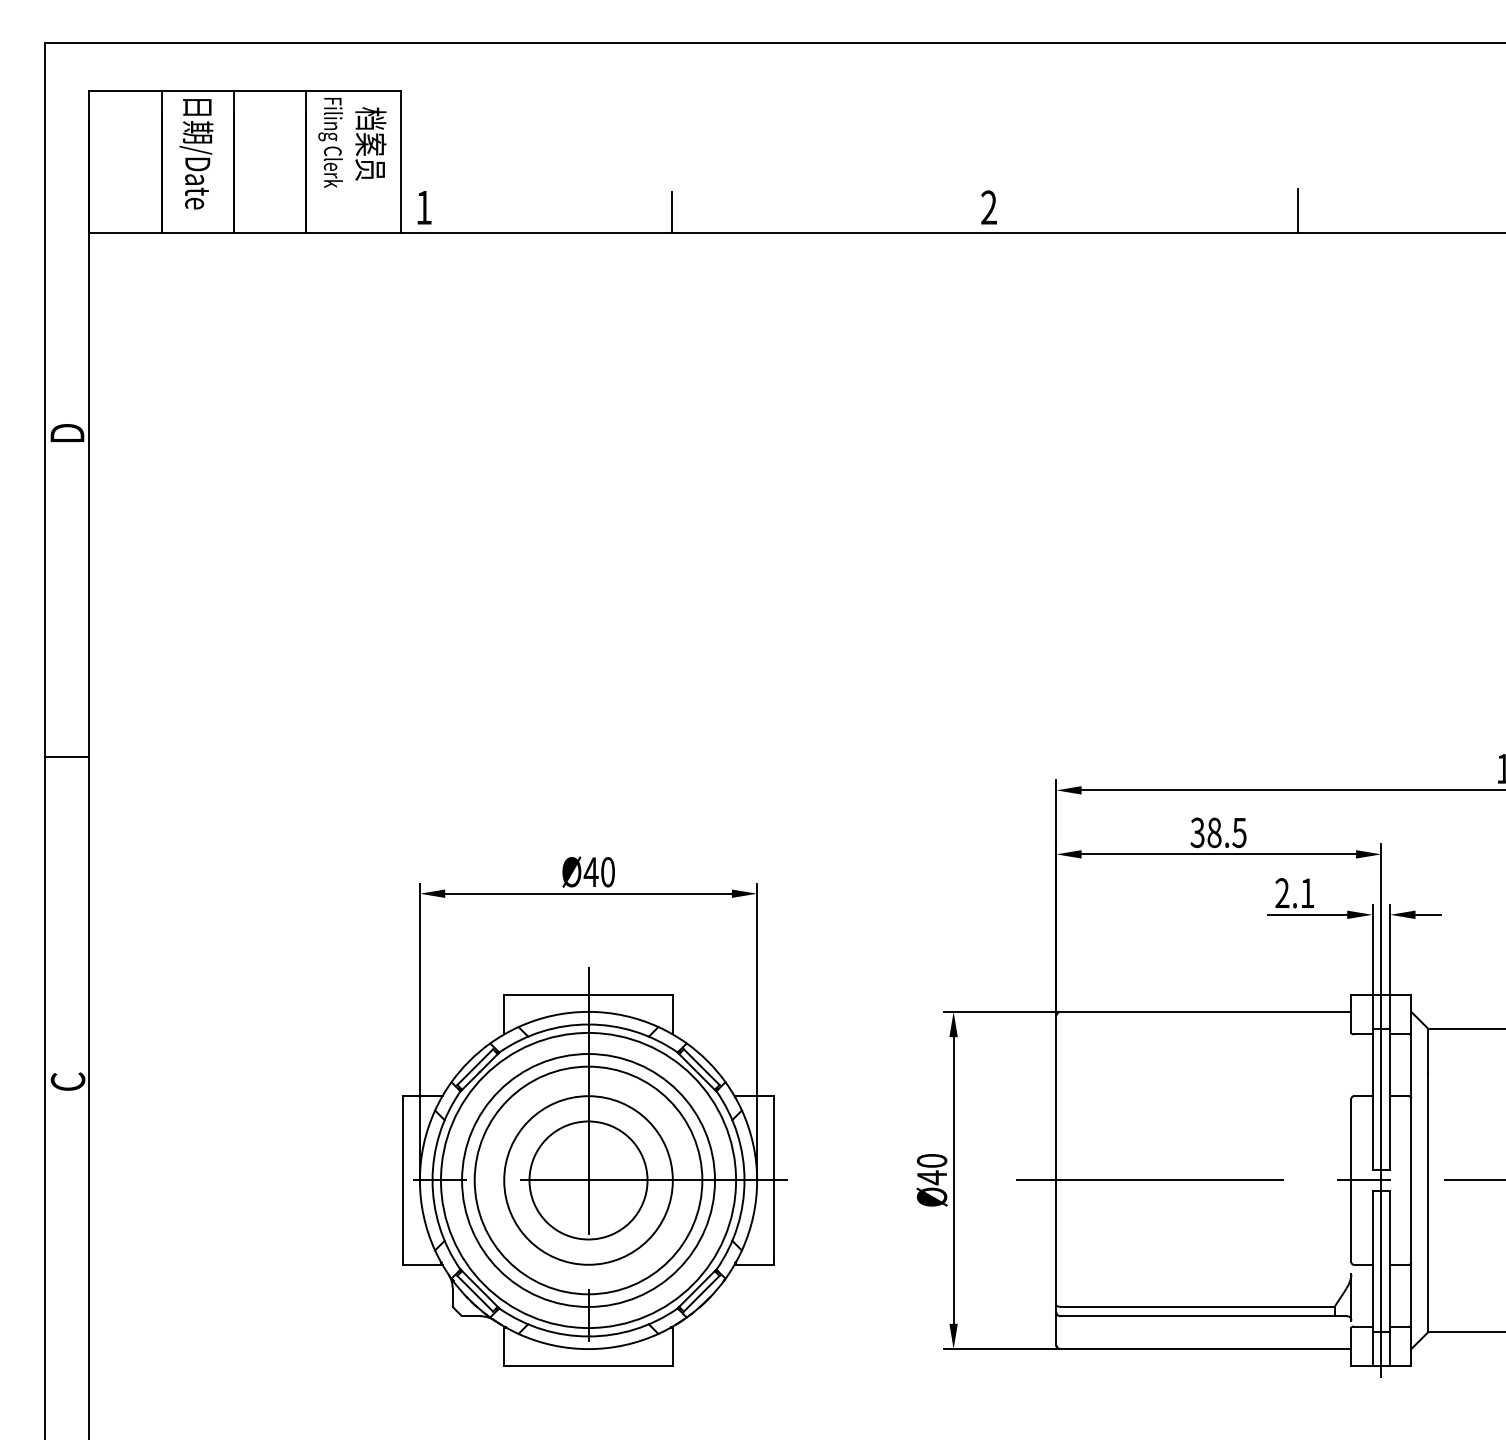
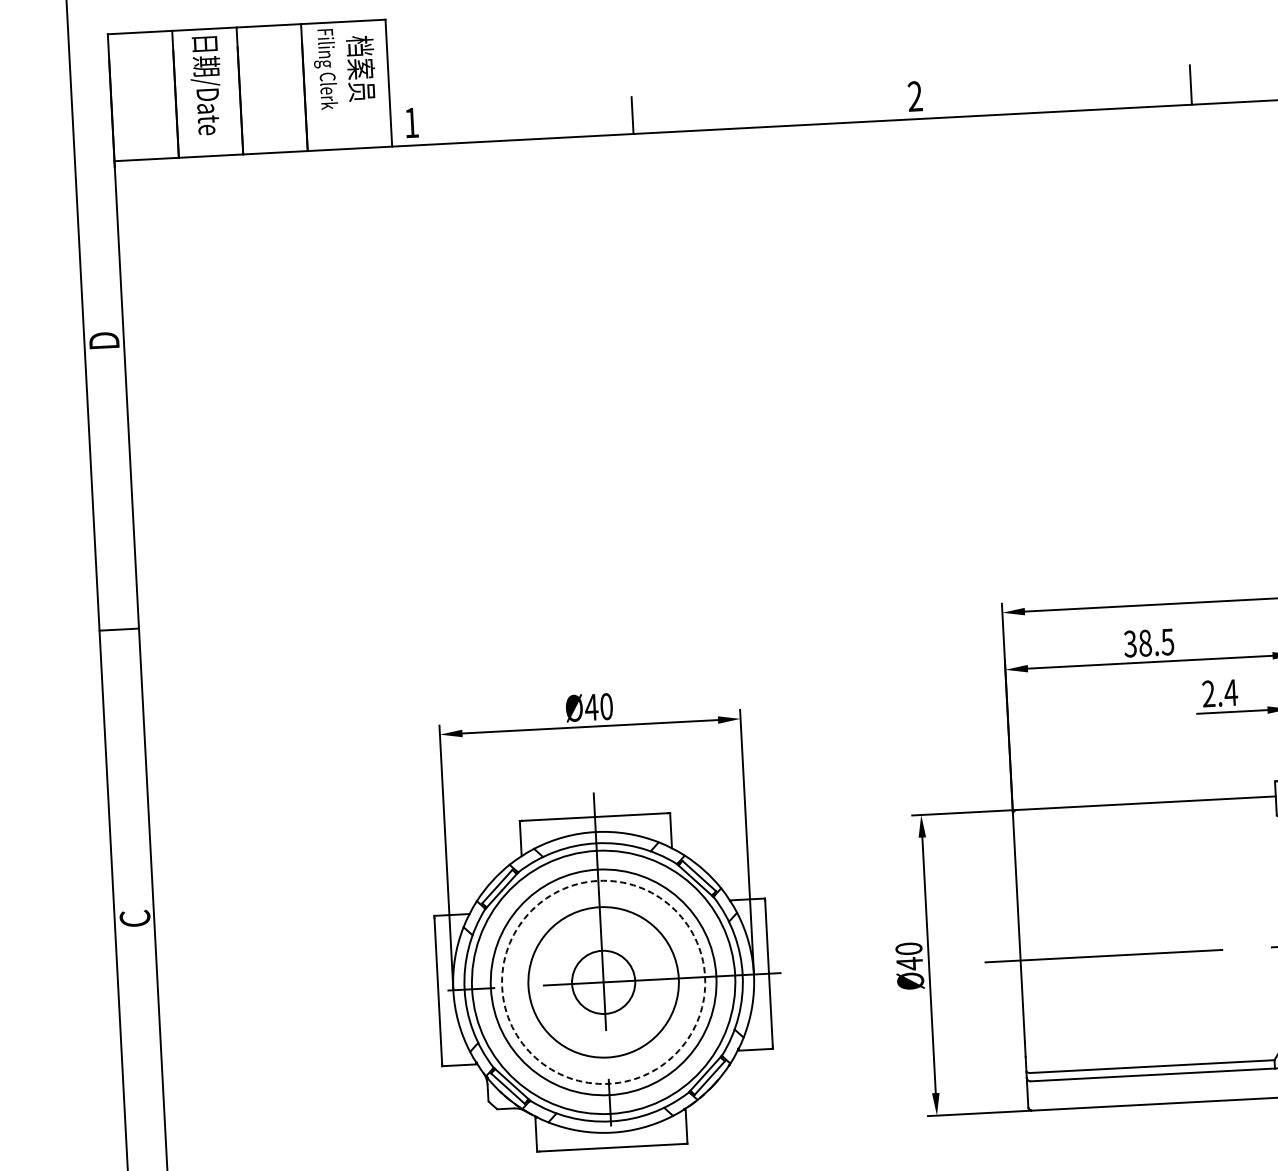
text: (1307, 892) -> (1231, 692), 2.1 -> 2.4
circle: (588, 1180) -> (603, 982), size x0.6
circle: (588, 1180) -> (603, 982), solid -> dashed

